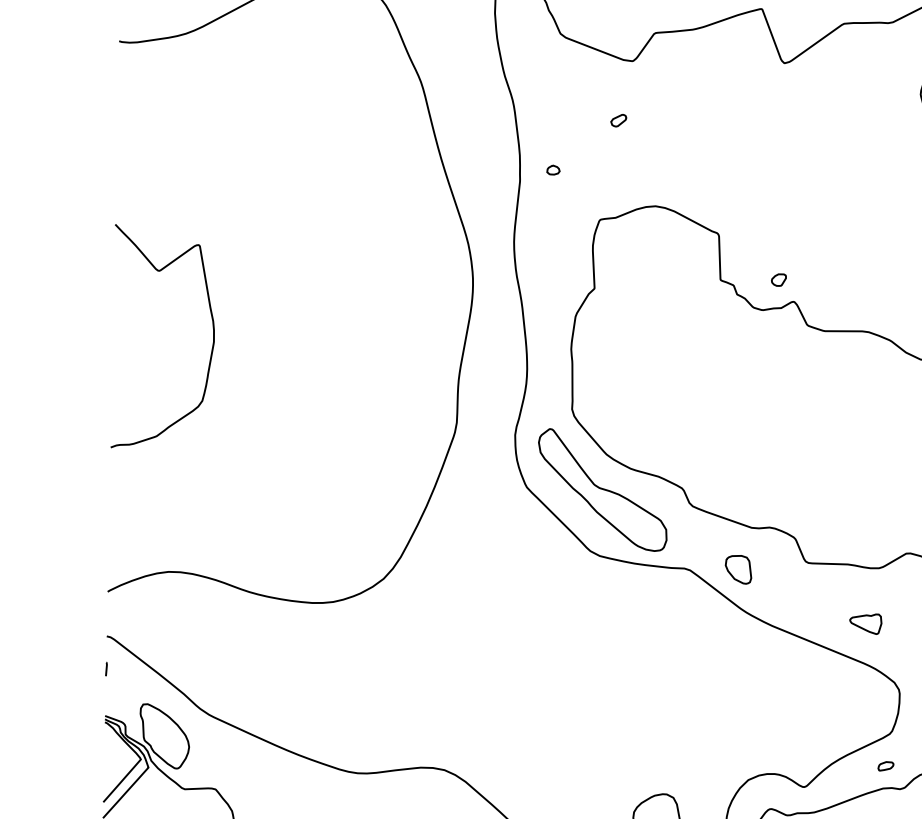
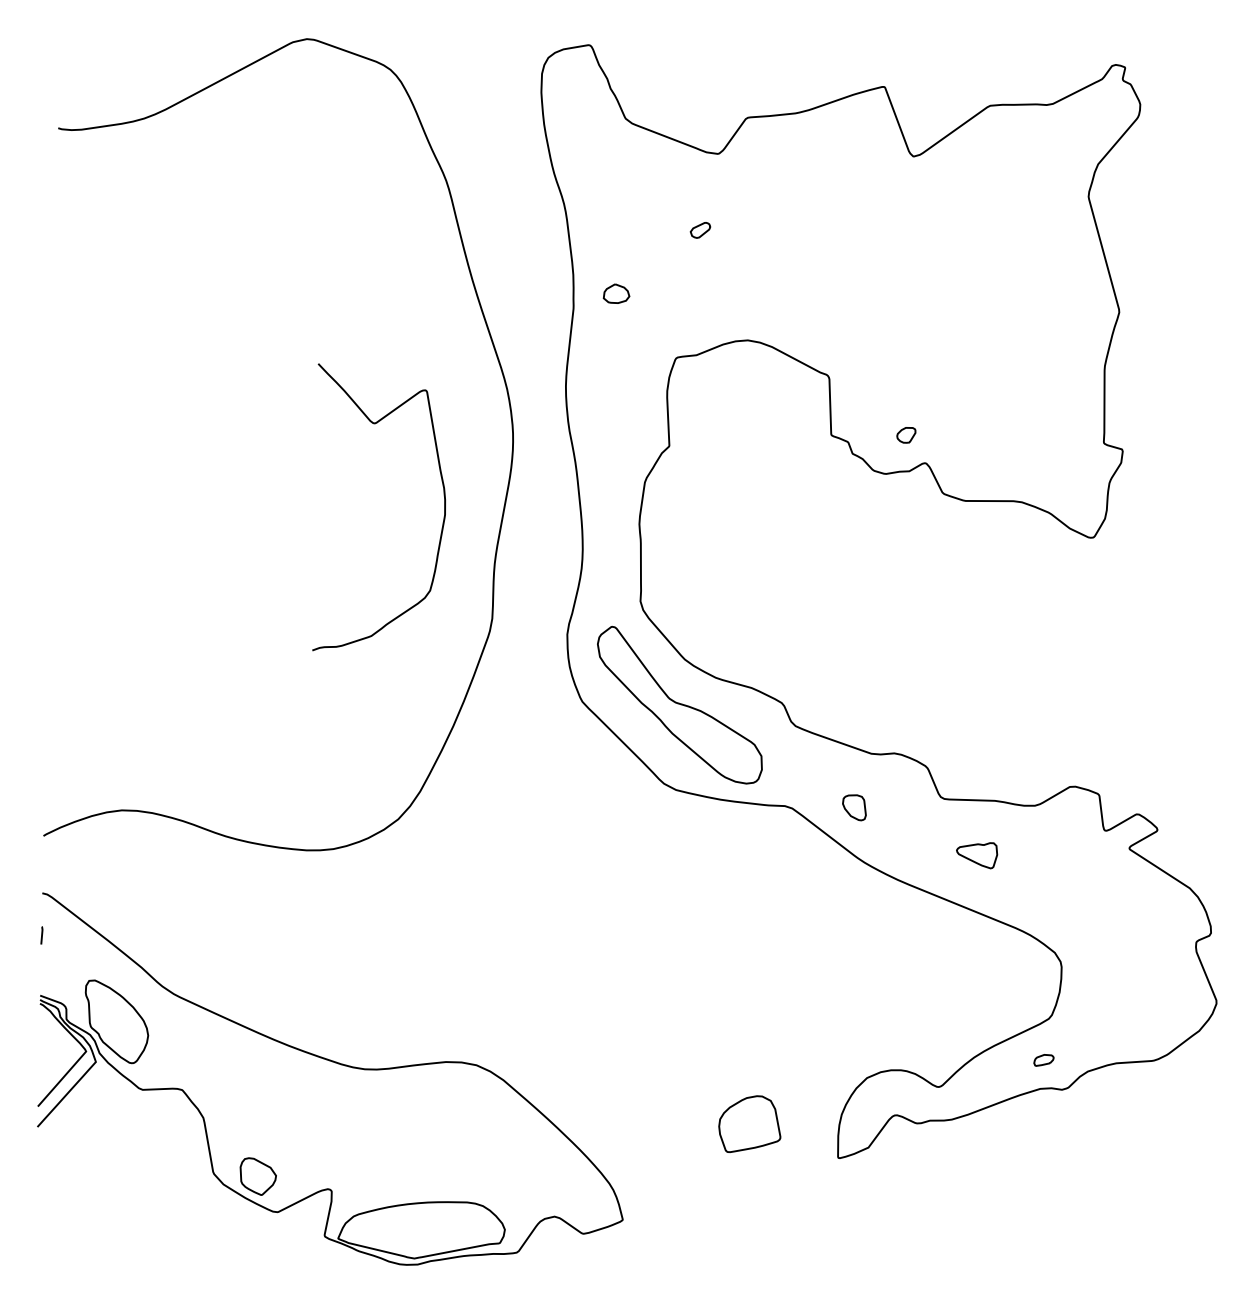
part: (553, 169) -> (616, 293), size x1.6
curve: (212, 343) -> (443, 516), moved
part: (738, 569) -> (854, 807), size x0.7
part: (866, 624) -> (977, 855), moved

